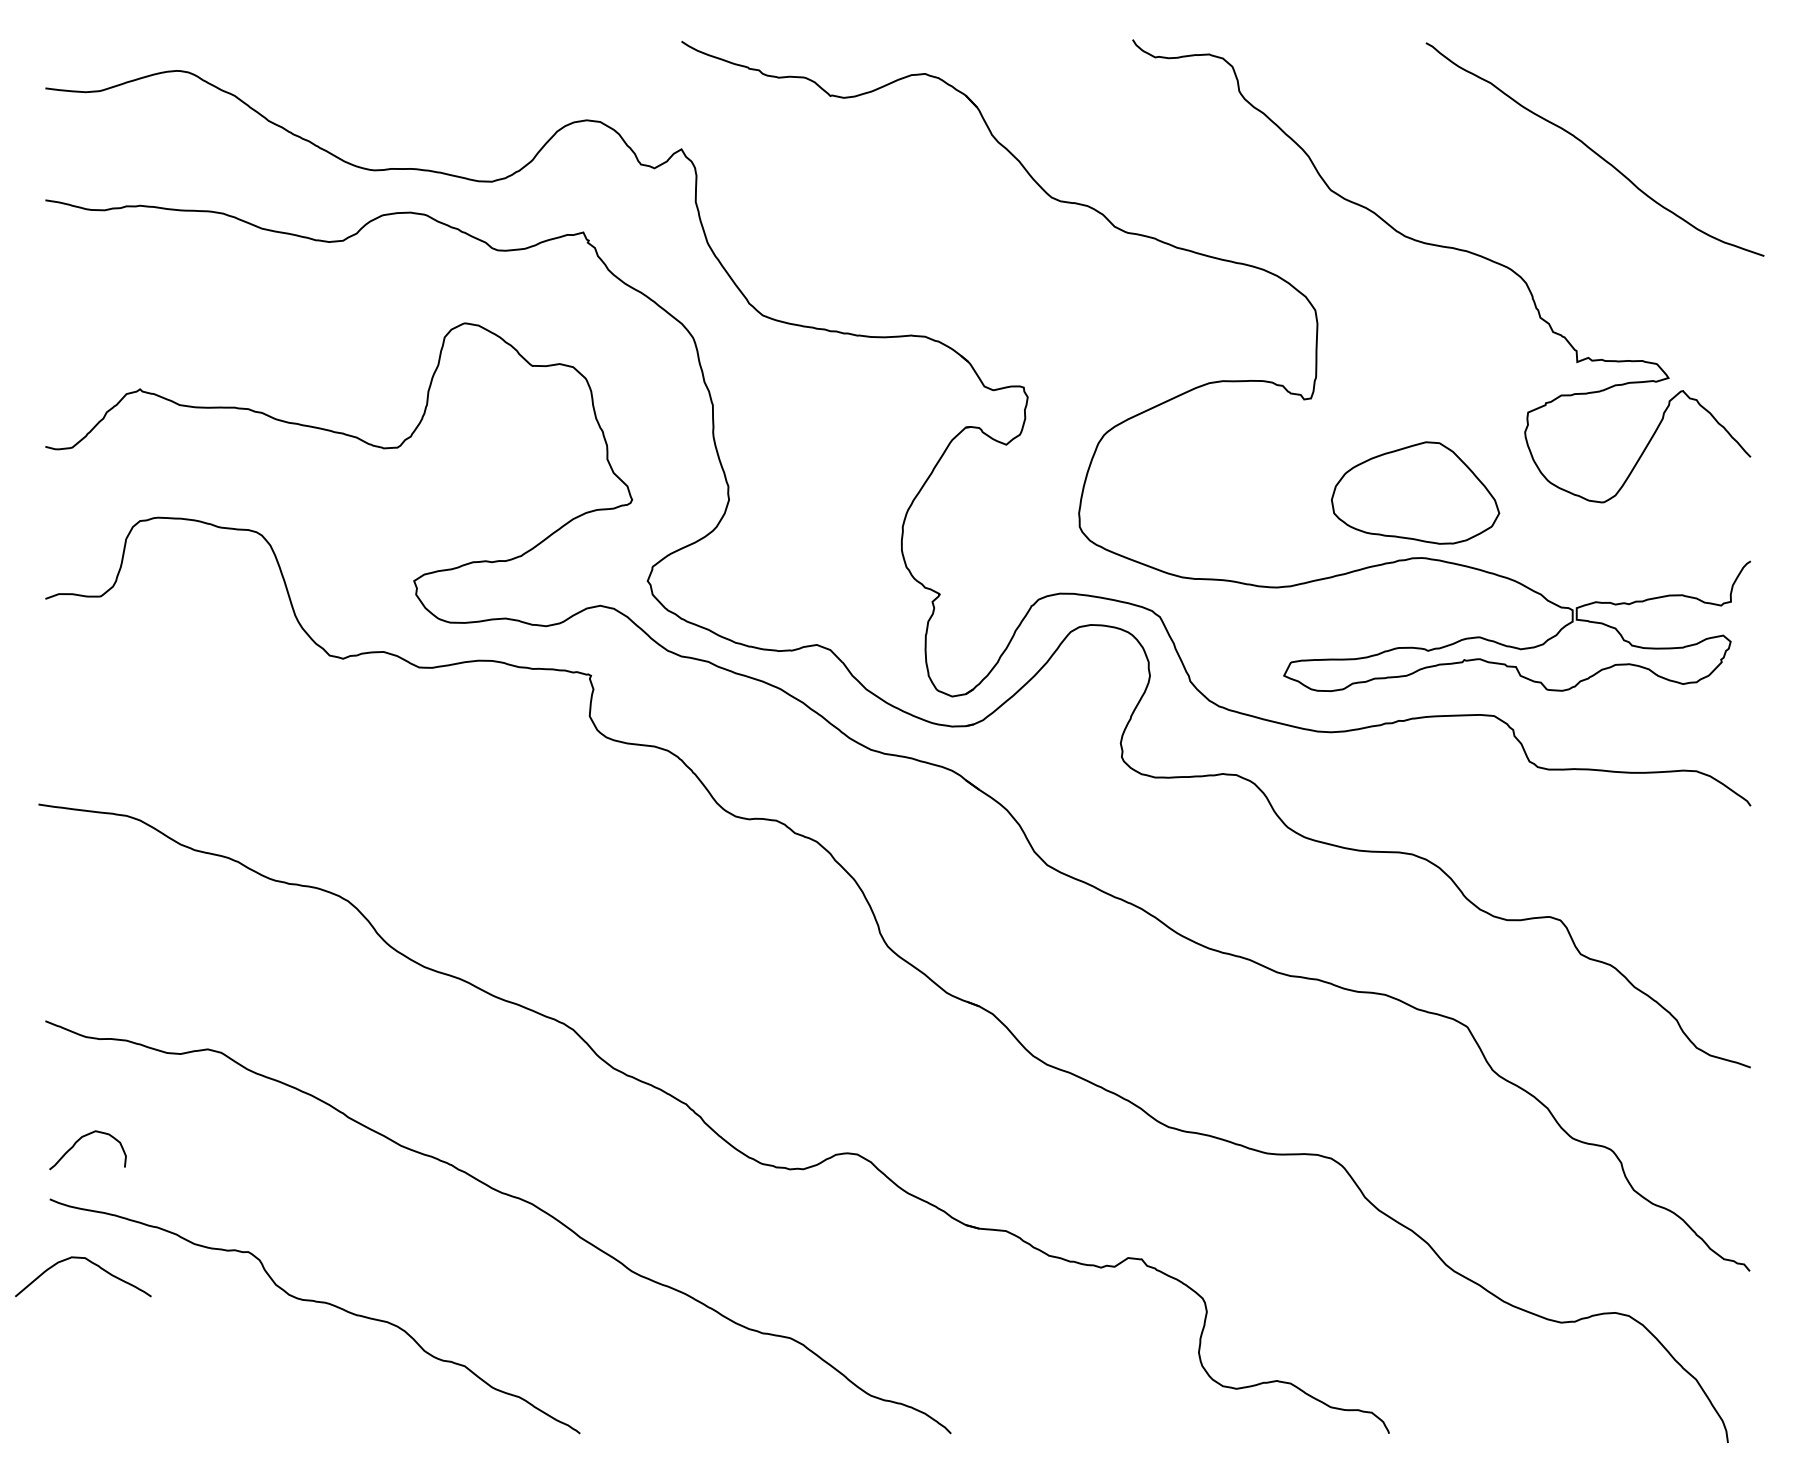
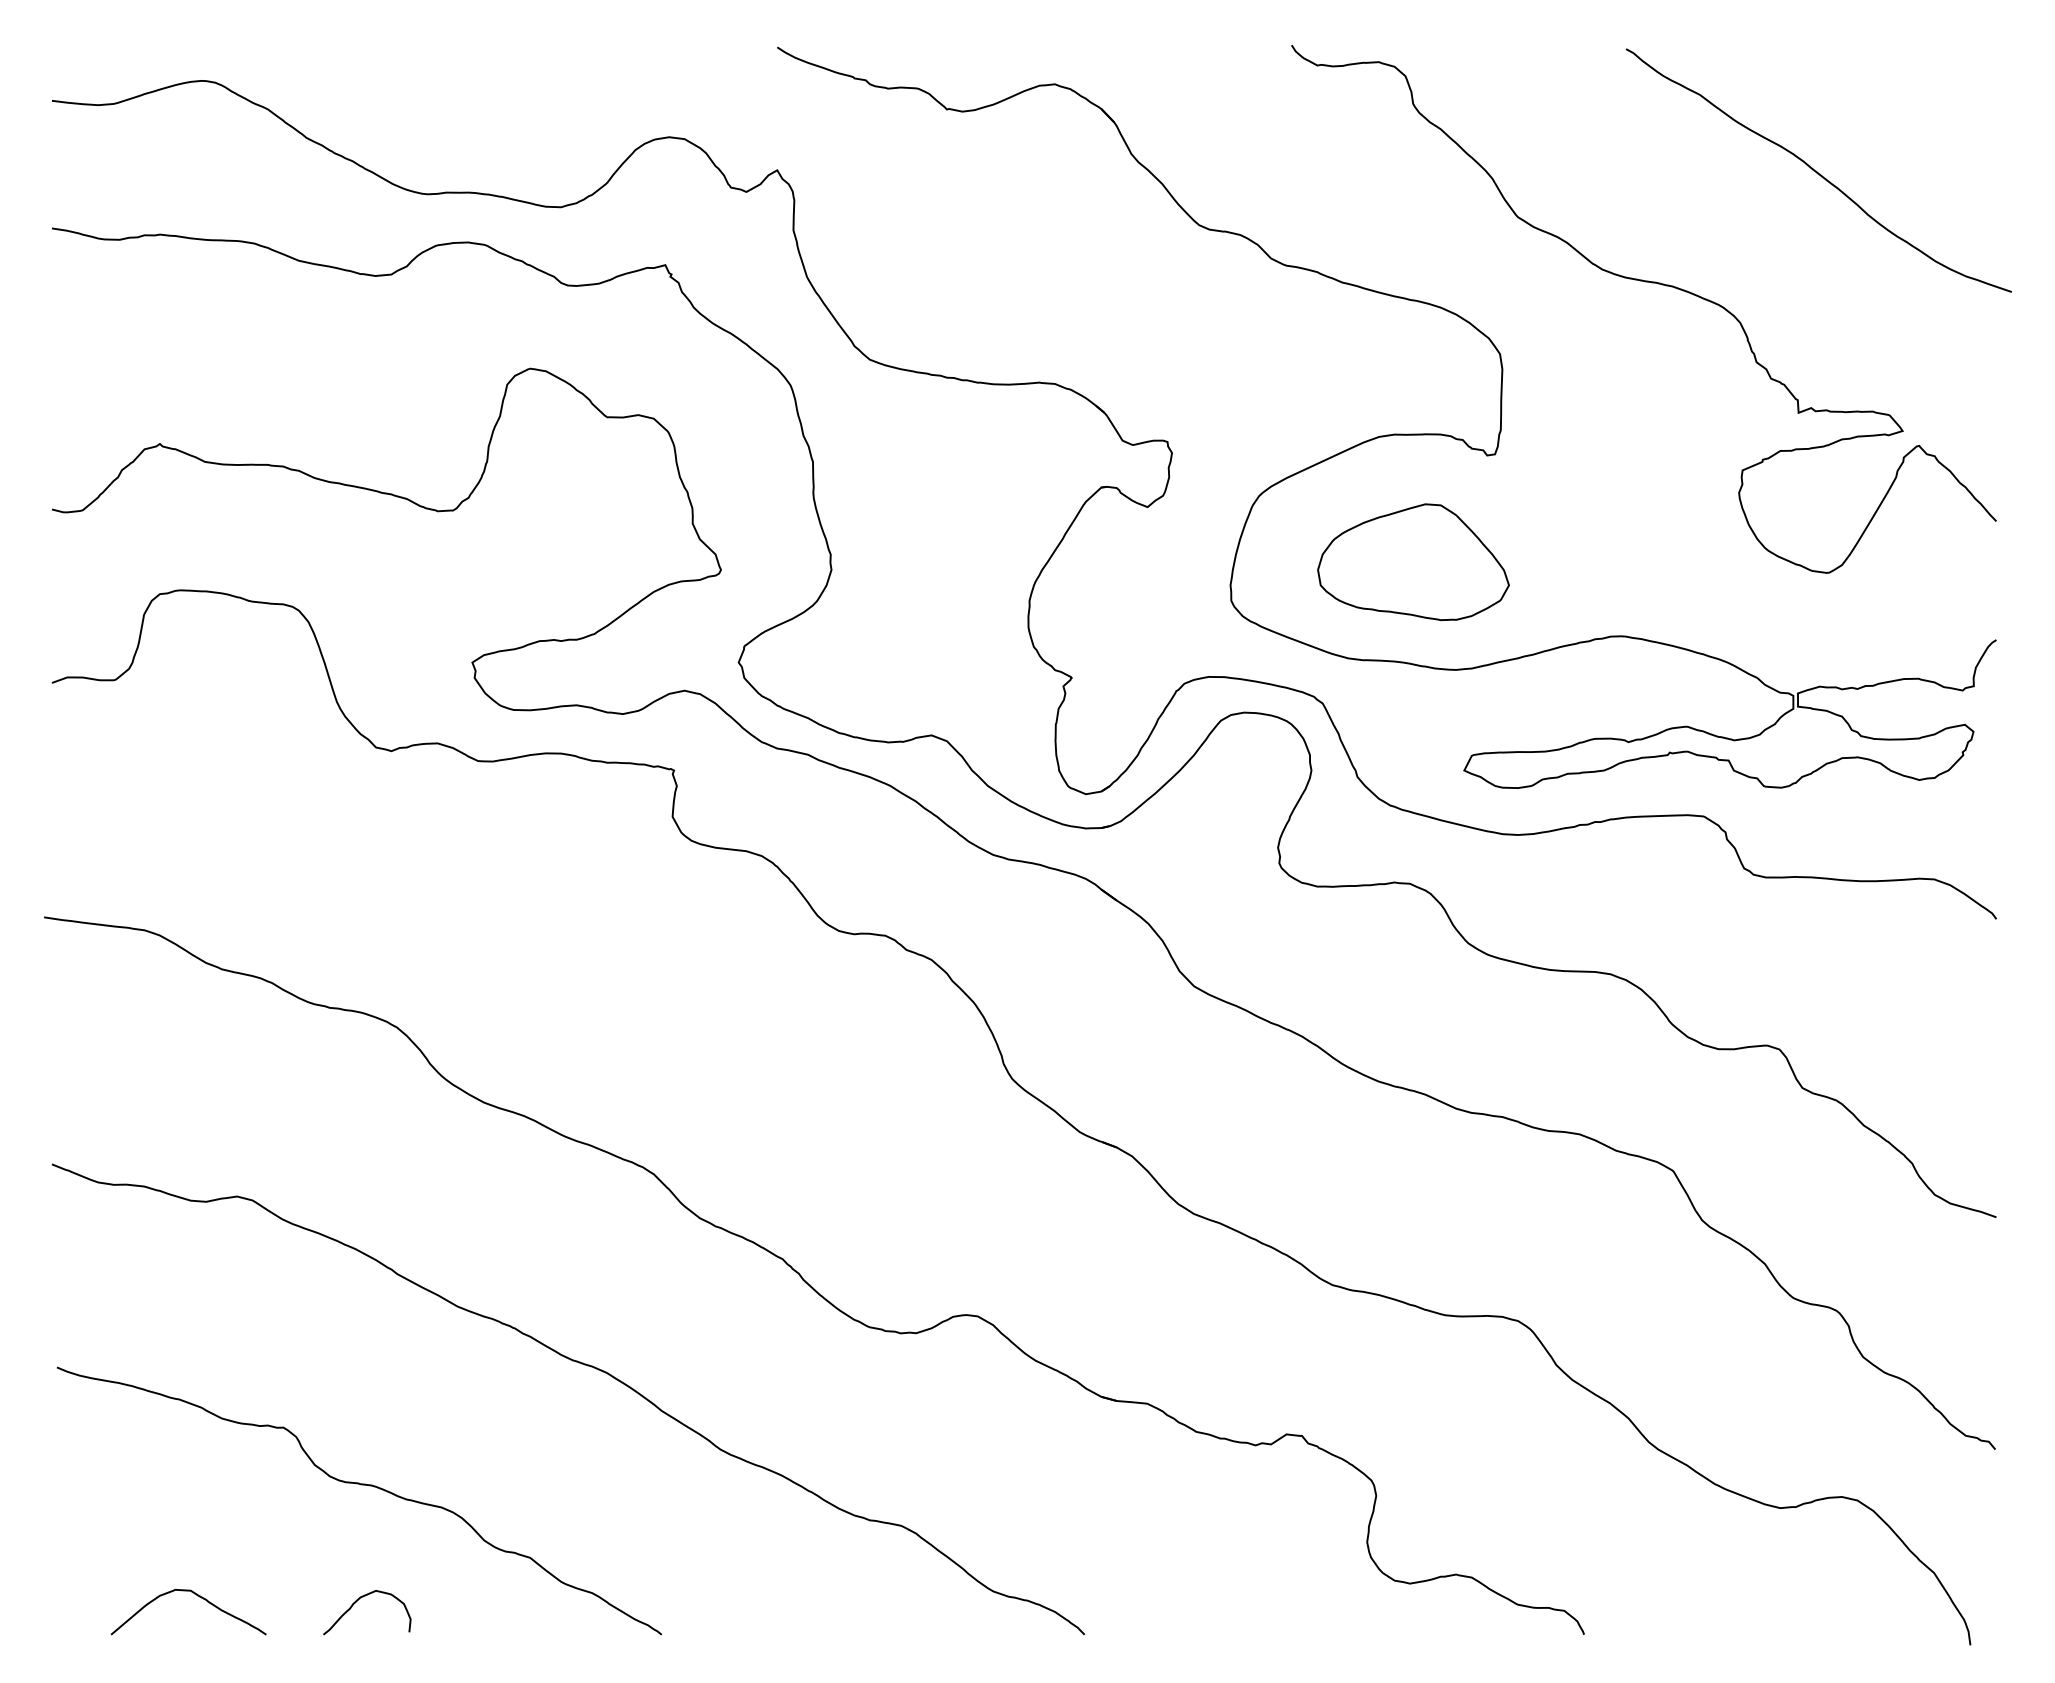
part: (1415, 492) -> (1413, 561), moved
curve: (78, 1141) -> (356, 1602), moved
curve: (91, 1263) -> (198, 1596), moved

